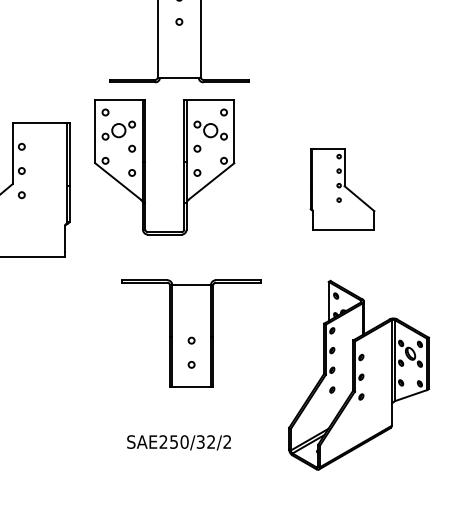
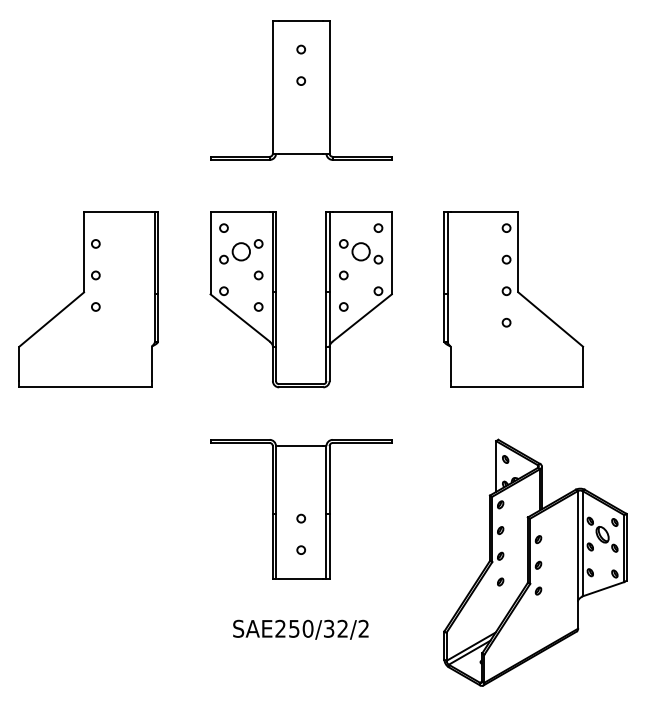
part: (145, 167) -> (276, 299), moved
part: (342, 189) -> (513, 299), size x1.67
part: (191, 333) -> (301, 509), moved
part: (359, 375) -> (535, 562), moved

